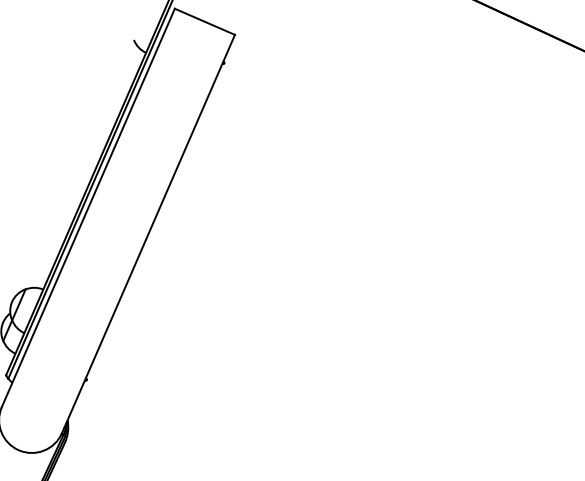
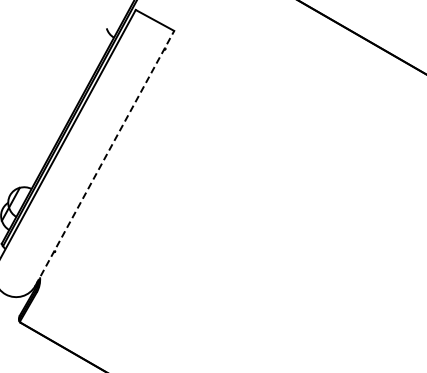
line: (149, 232) -> (105, 157), solid -> dashed

